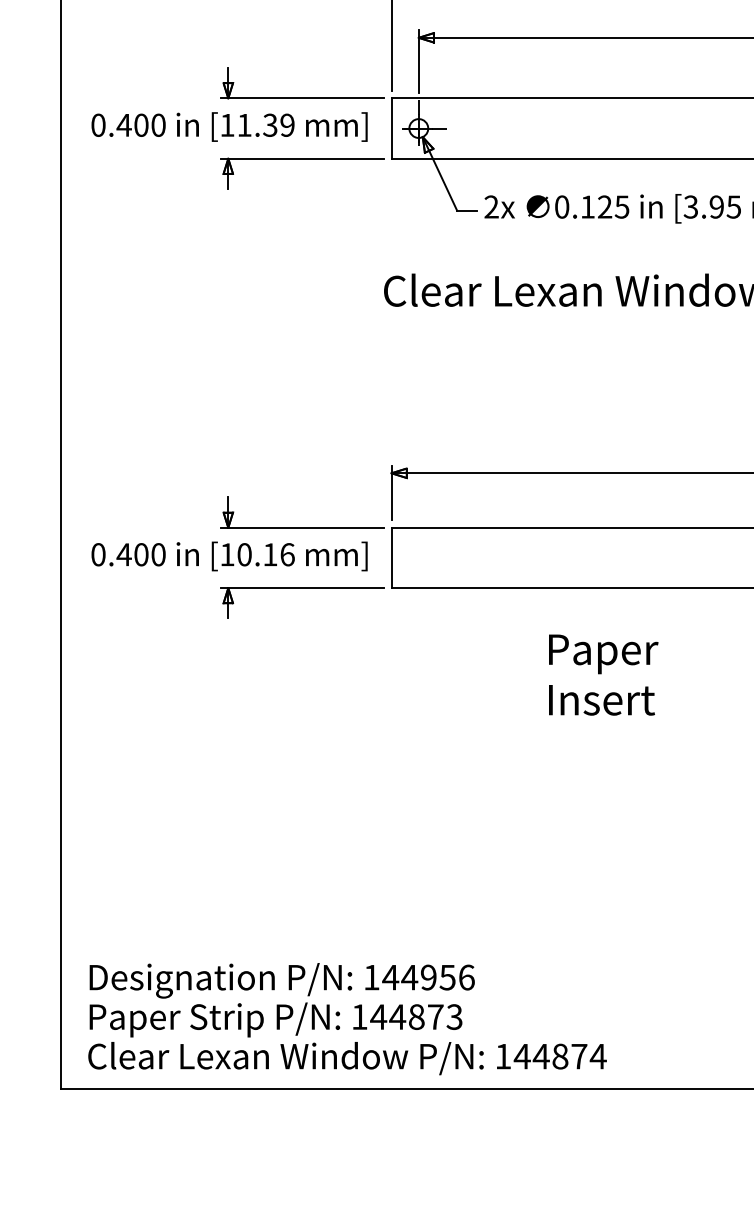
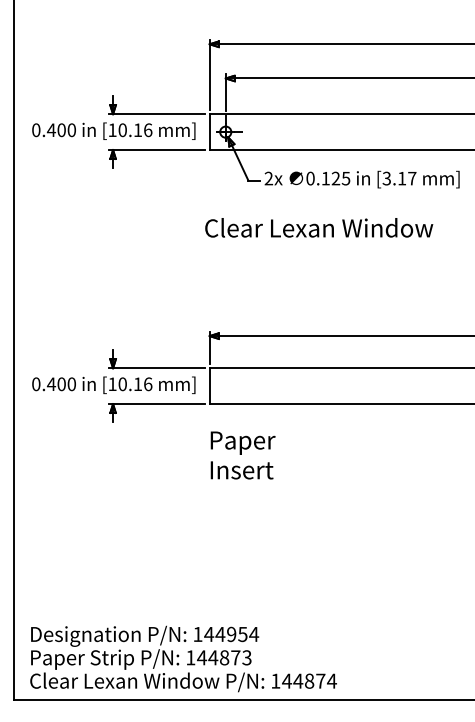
text: (266, 125) -> (135, 130), [11.39 -> [10.16
text: (725, 206) -> (407, 178), [3.95 -> [3.17
text: (602, 675) -> (242, 455), moved
text: (467, 977) -> (254, 634), 144956 -> 144954

